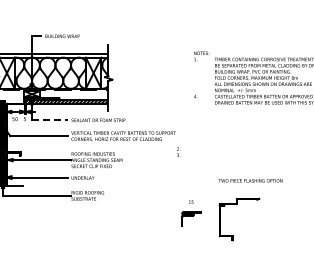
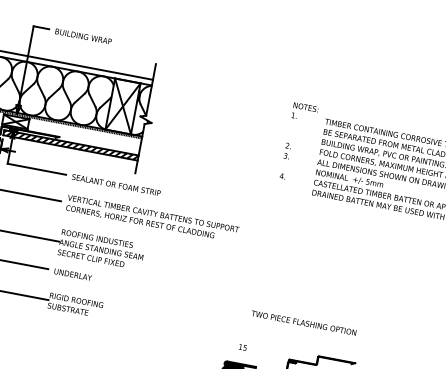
line: (49, 119) -> (36, 168), dashed -> solid
text: (178, 151) -> (287, 149), moved
text: (250, 180) -> (303, 322), moved

